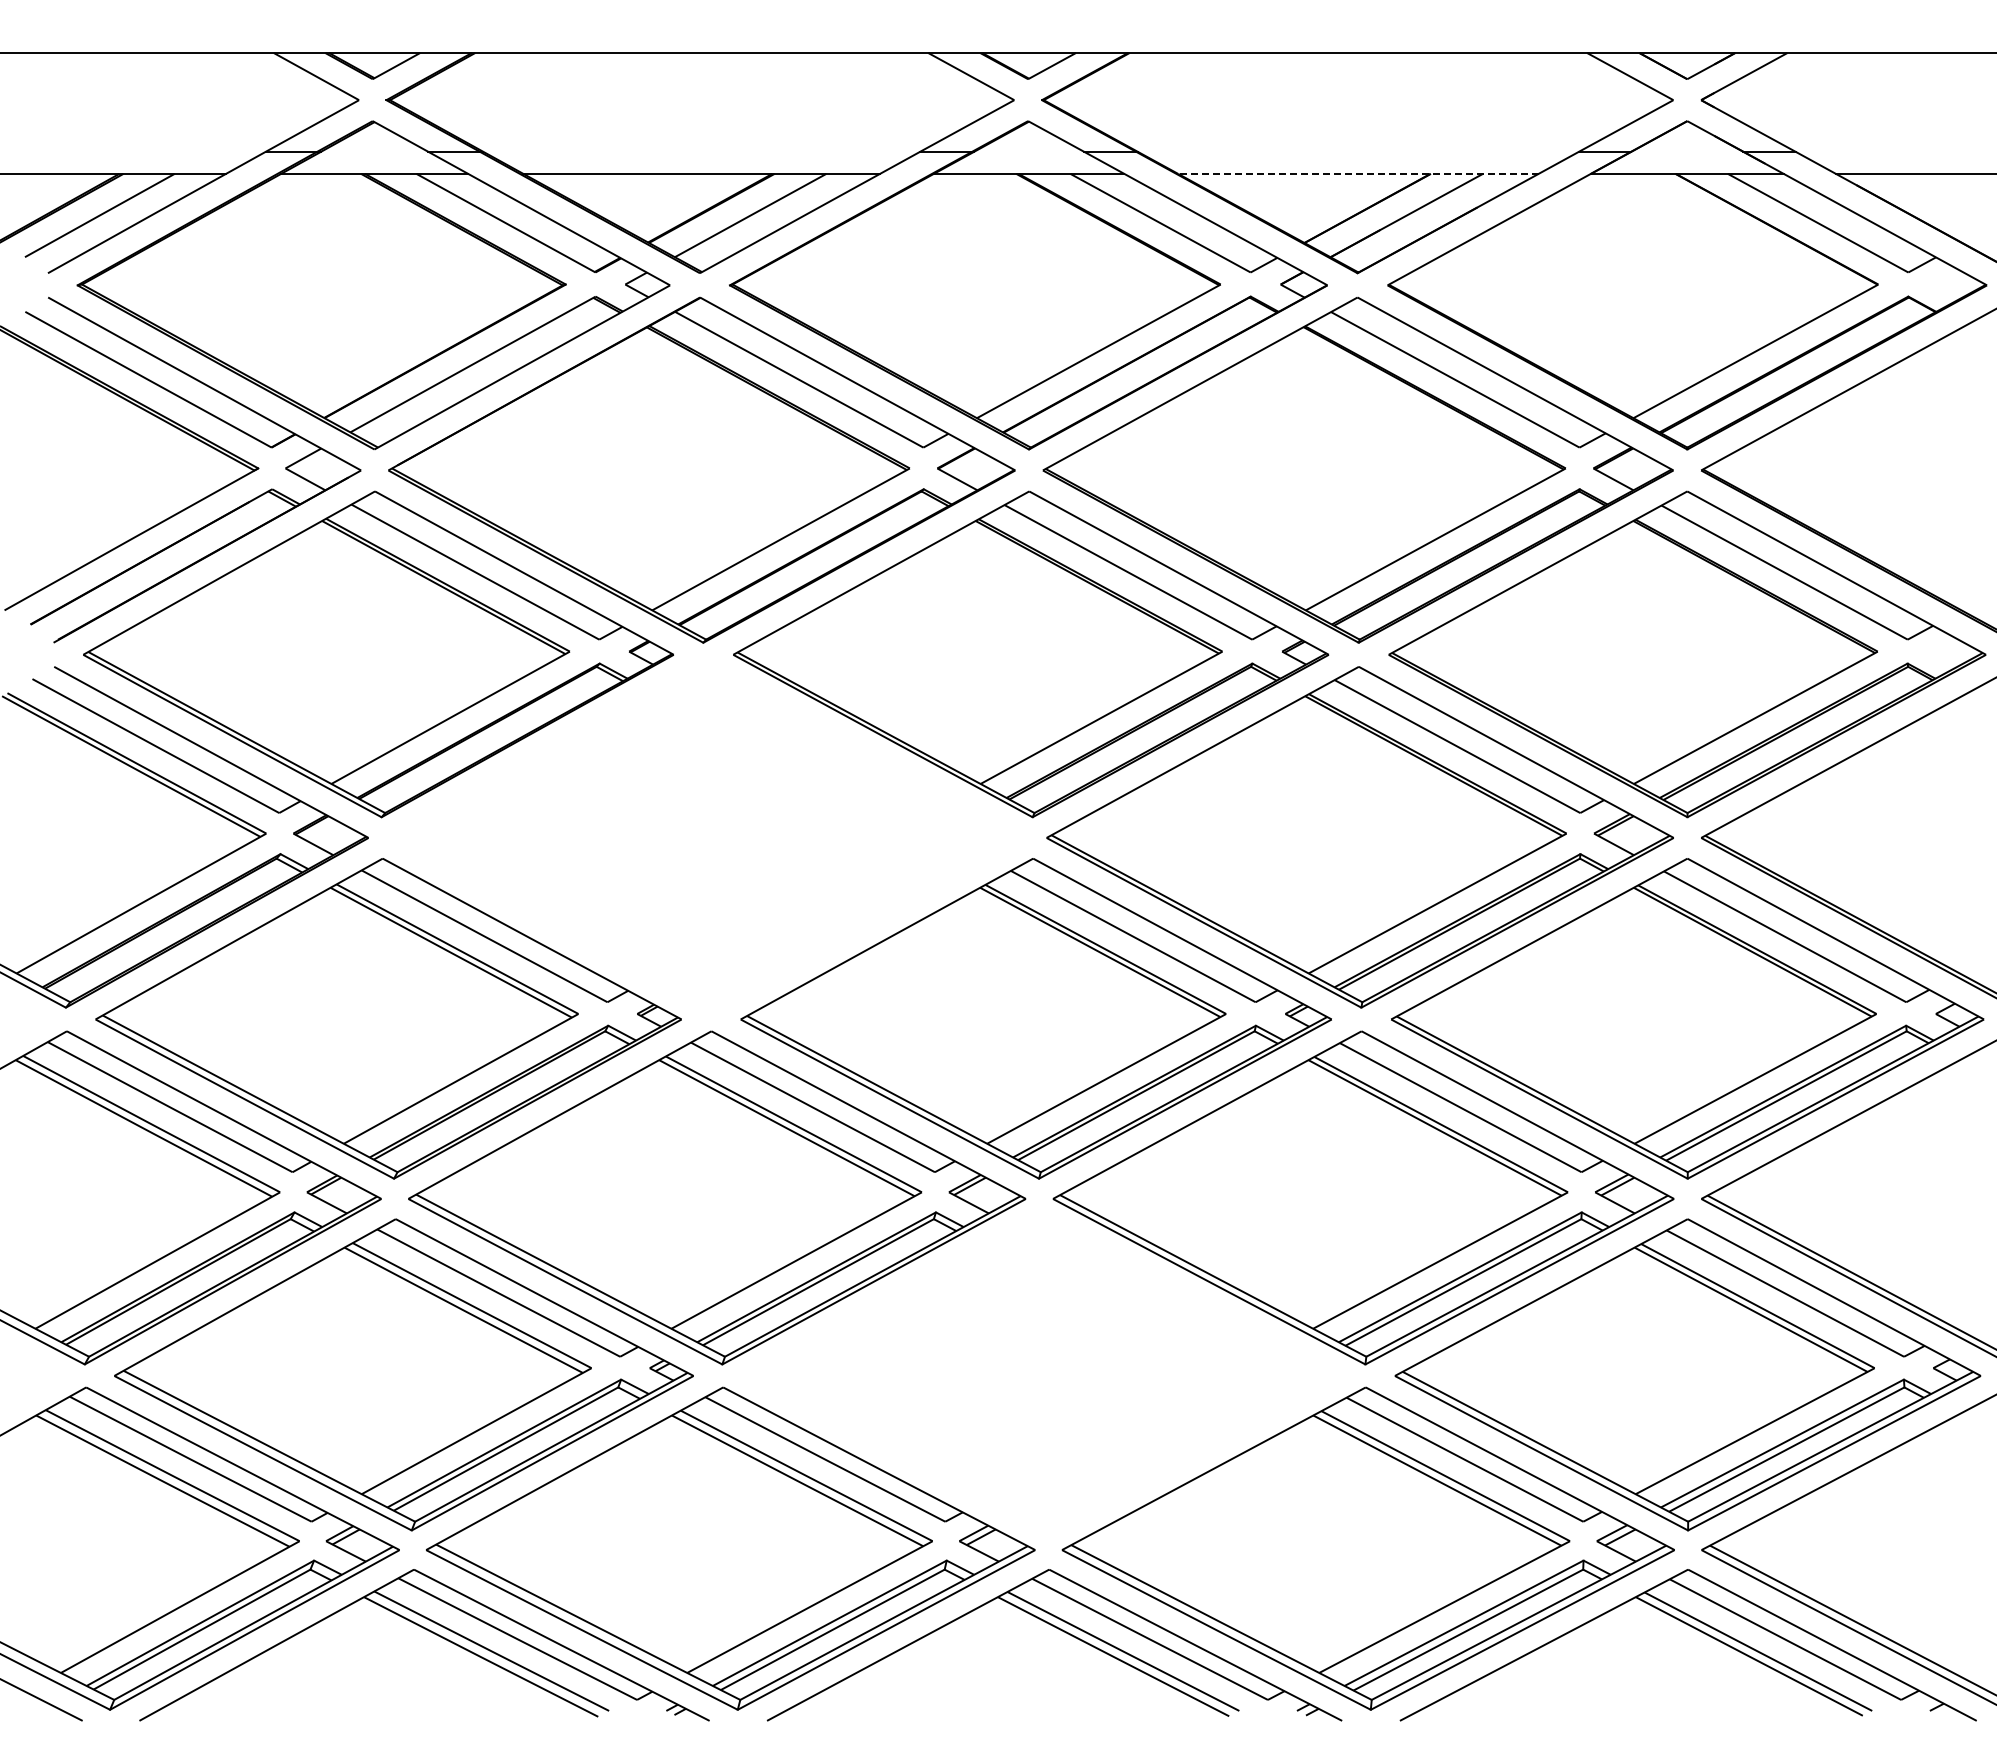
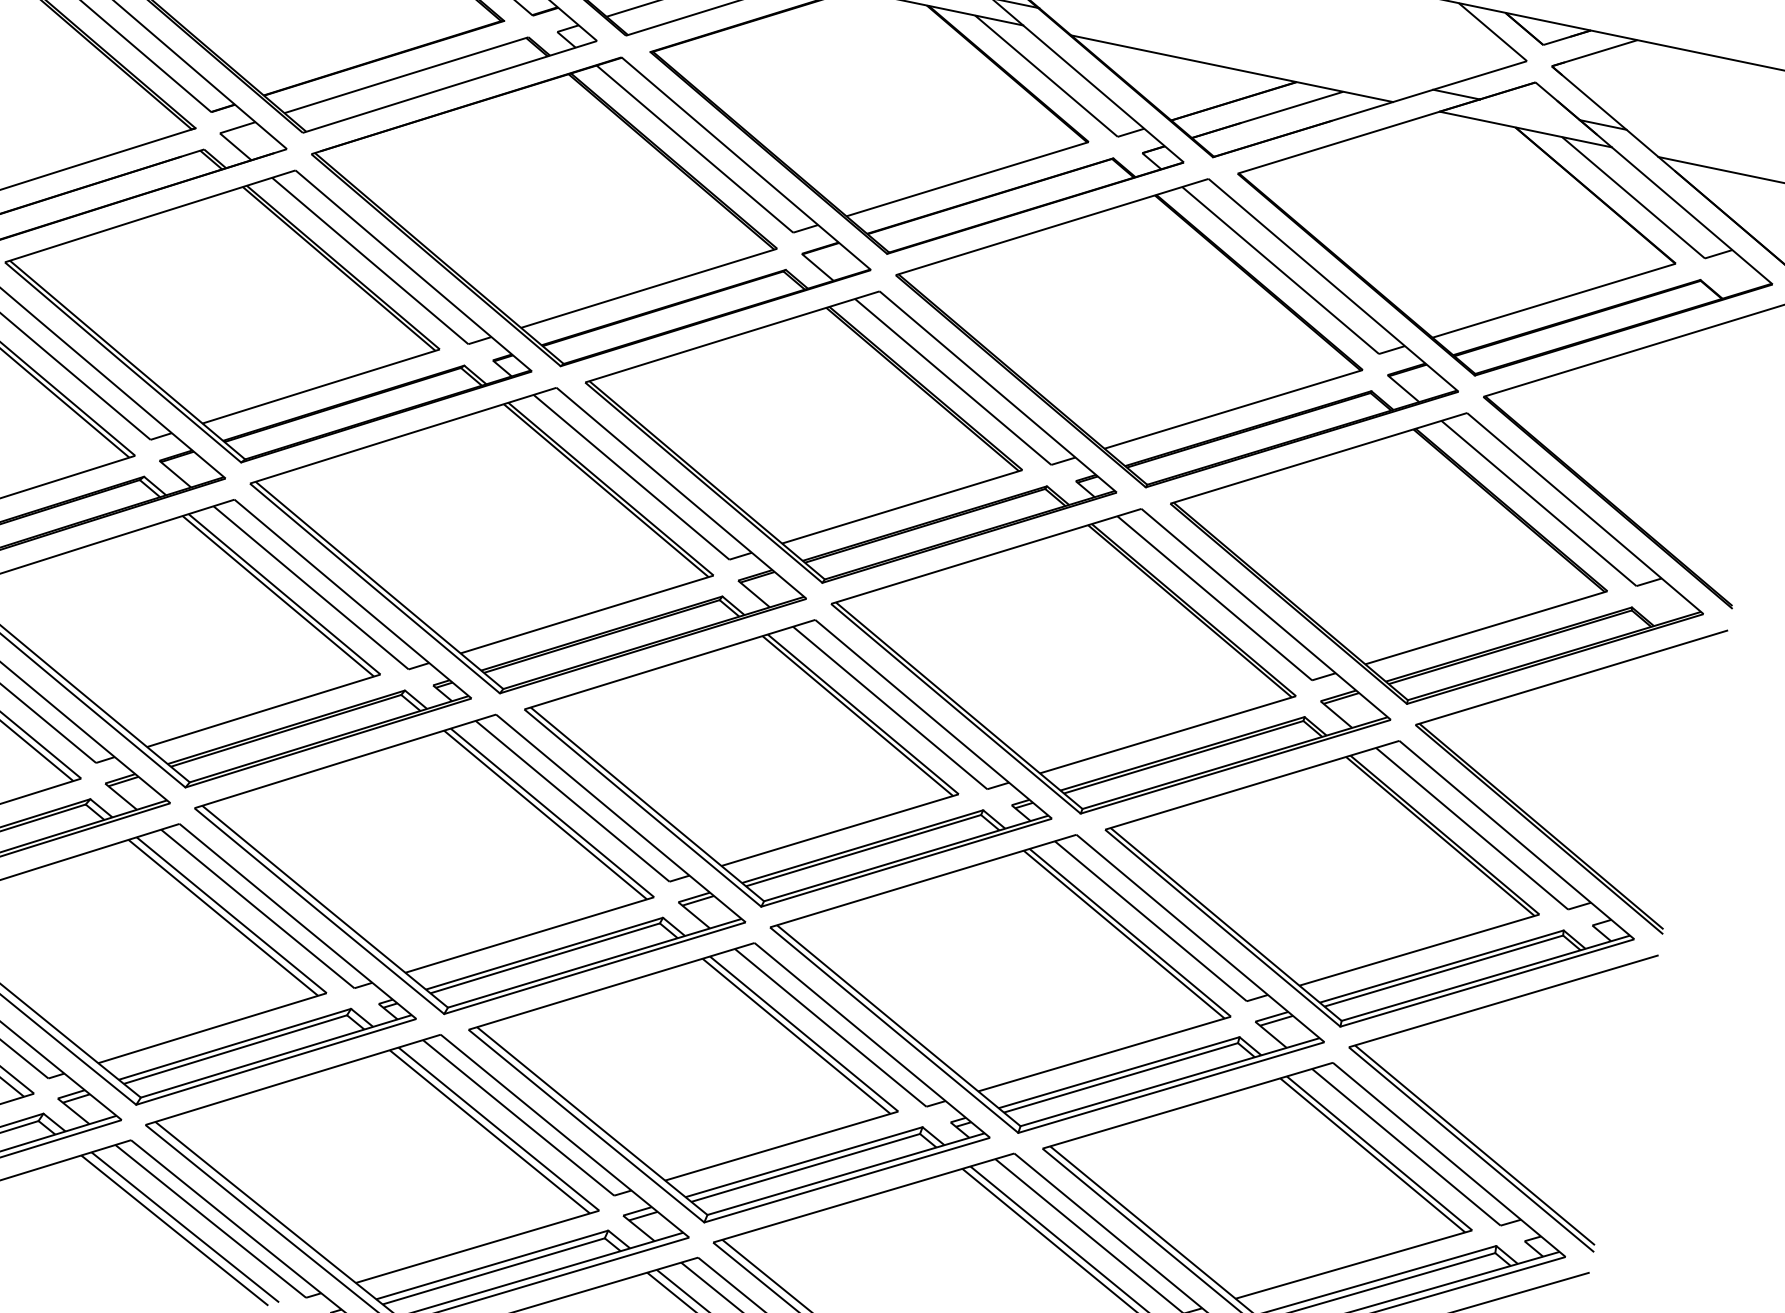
line: (1357, 173) -> (1231, 68), dashed -> solid
part: (707, 837) -> (528, 540), added
part: (1043, 1374) -> (729, 1082), added

